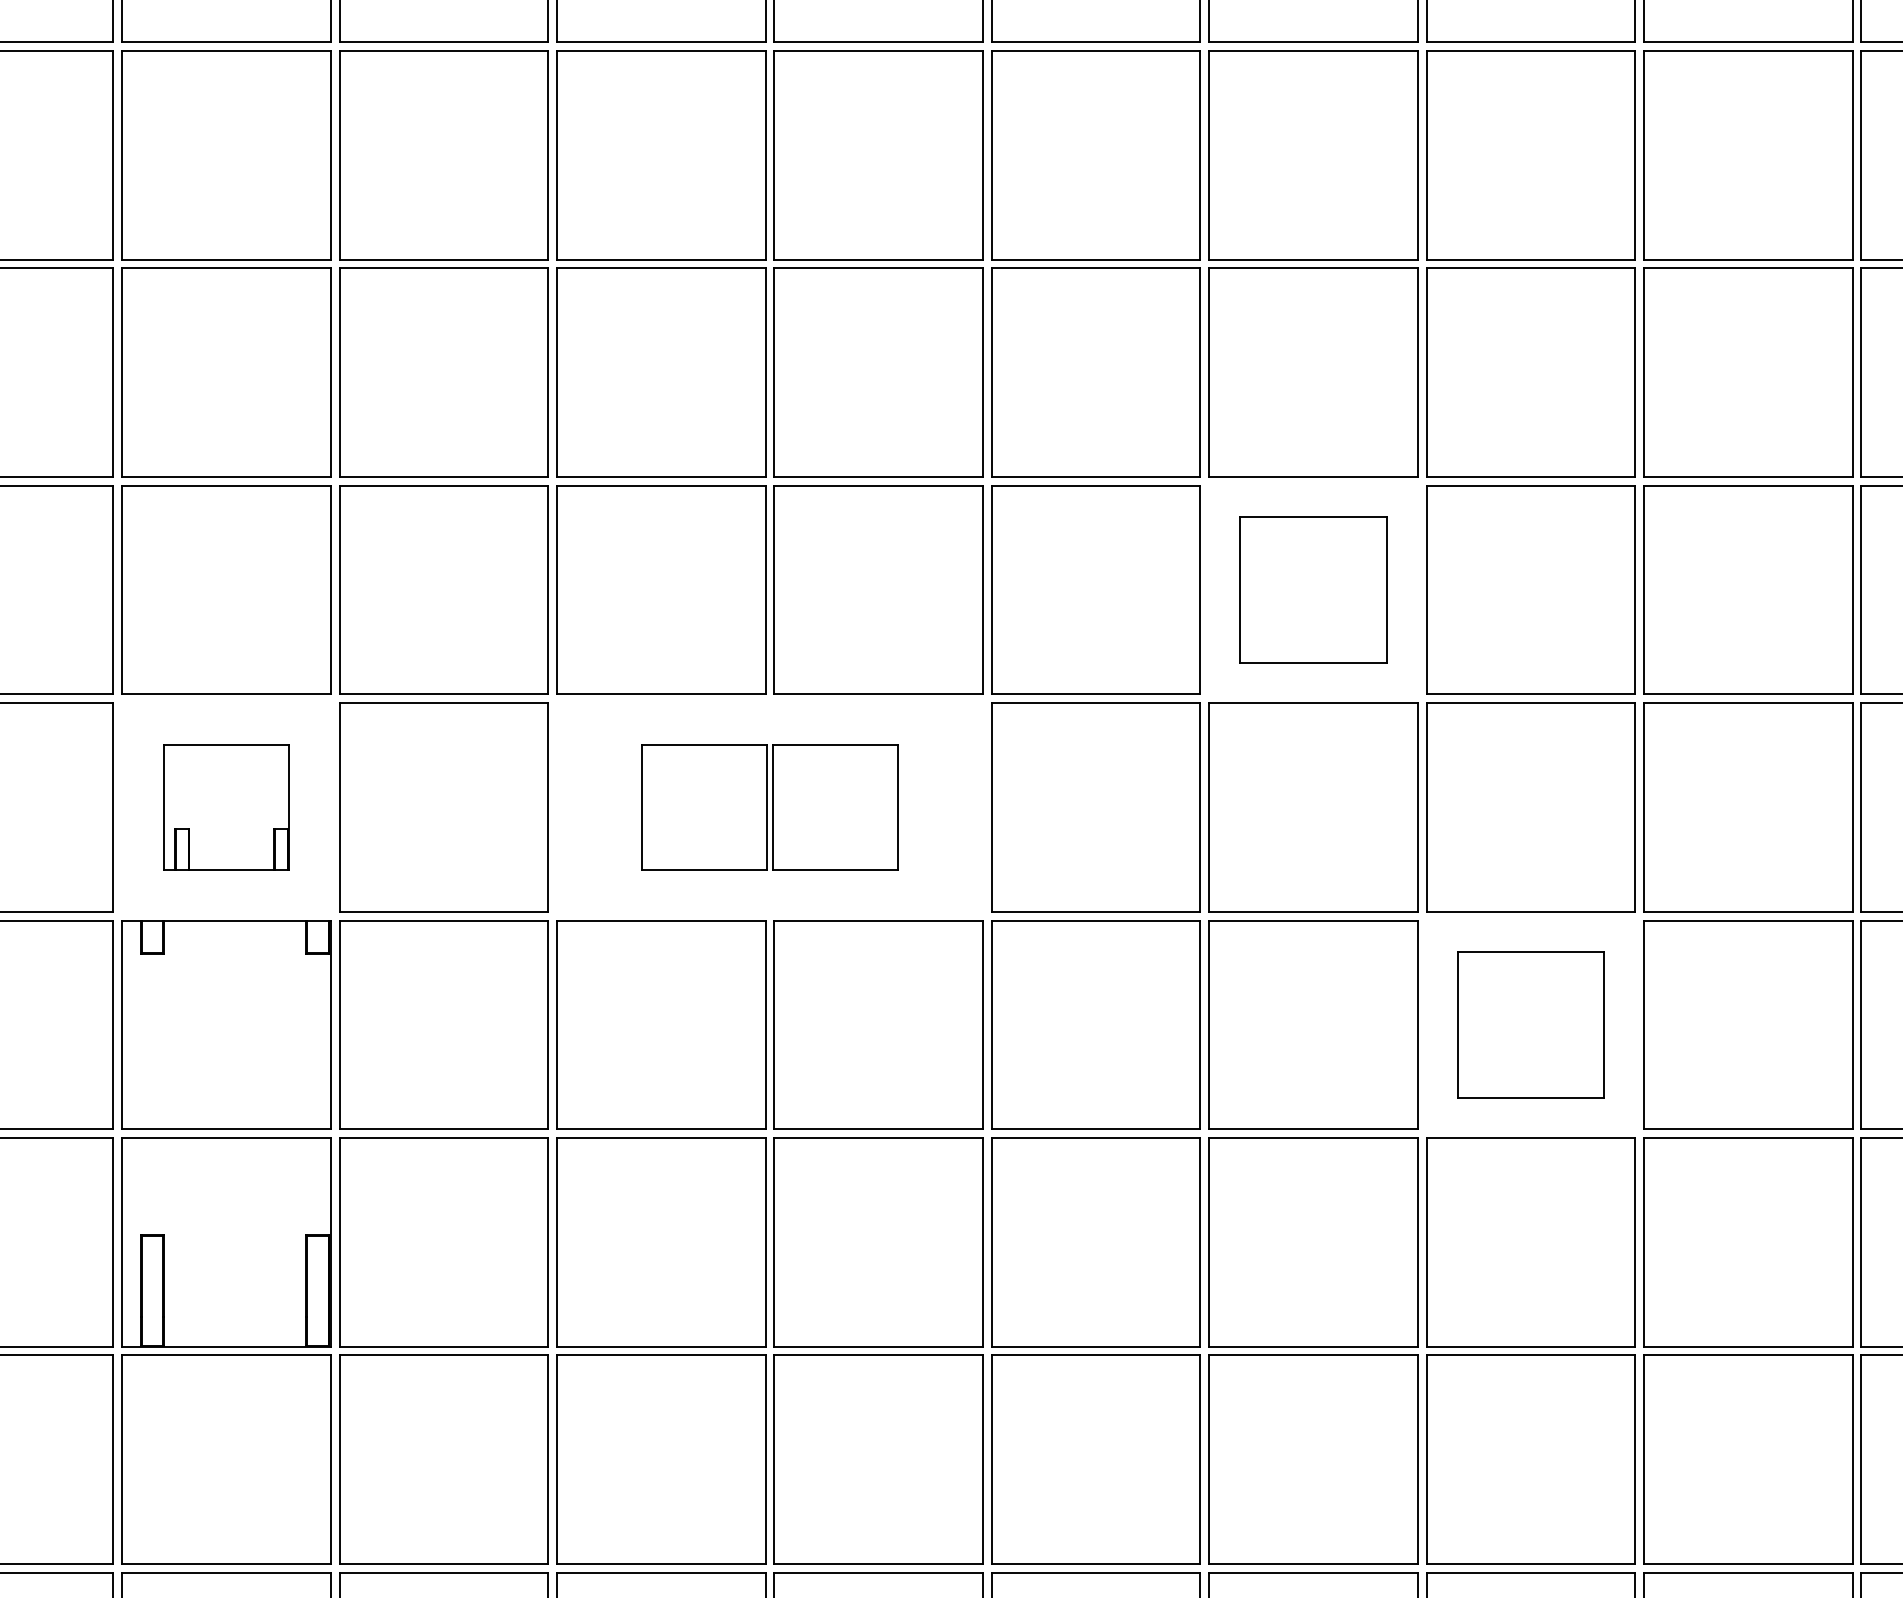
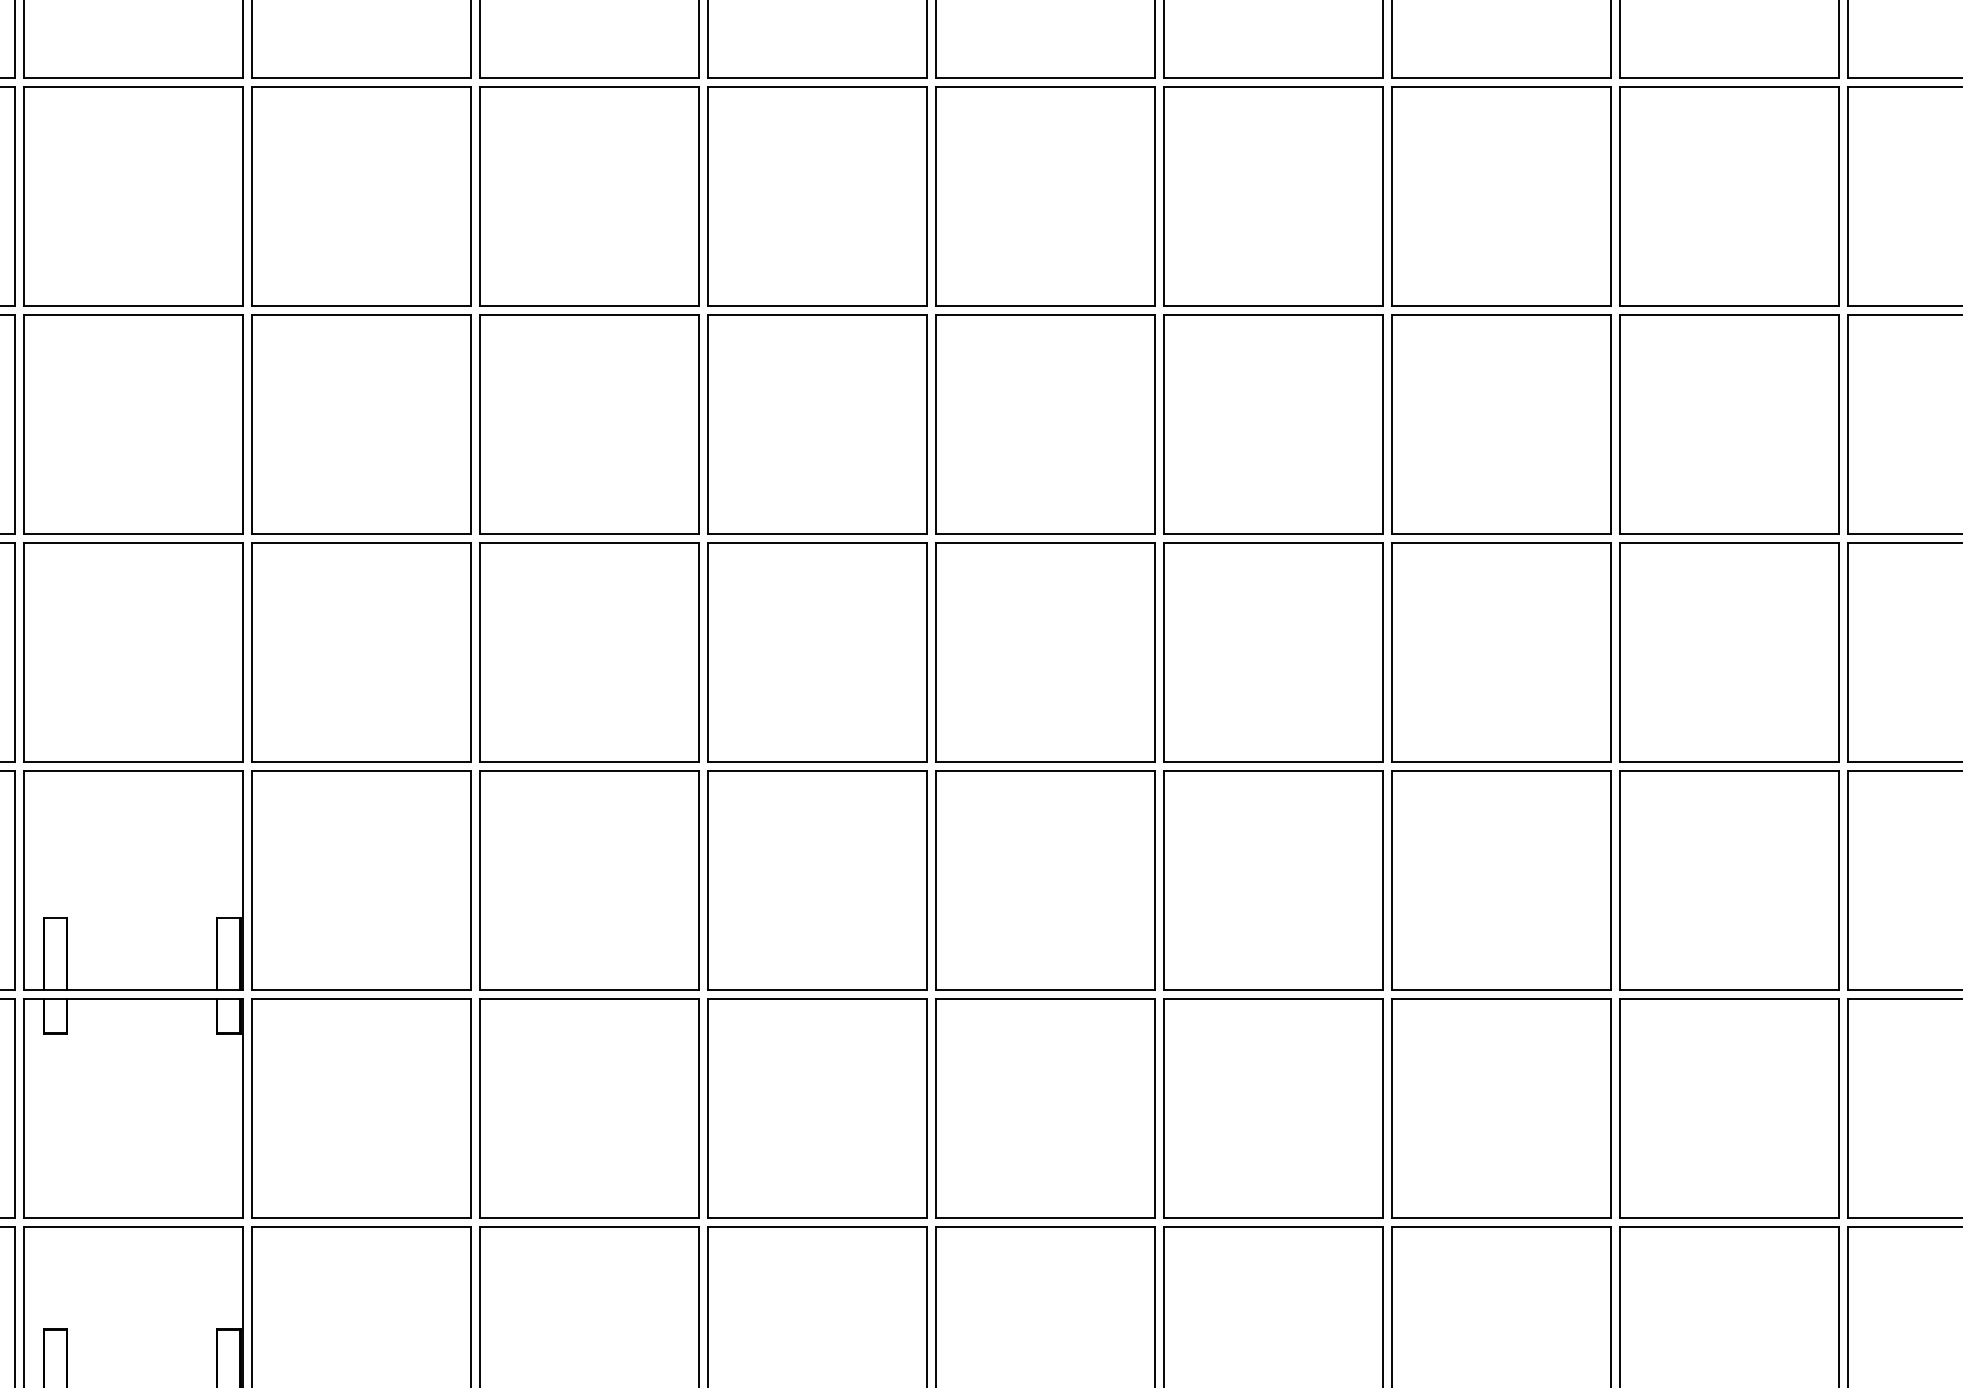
part: (1313, 589) -> (1273, 651), size x1.43
part: (226, 807) -> (133, 880), size x1.67
part: (769, 807) -> (702, 880), size x1.67
part: (1530, 1024) -> (1500, 1108), size x1.43

